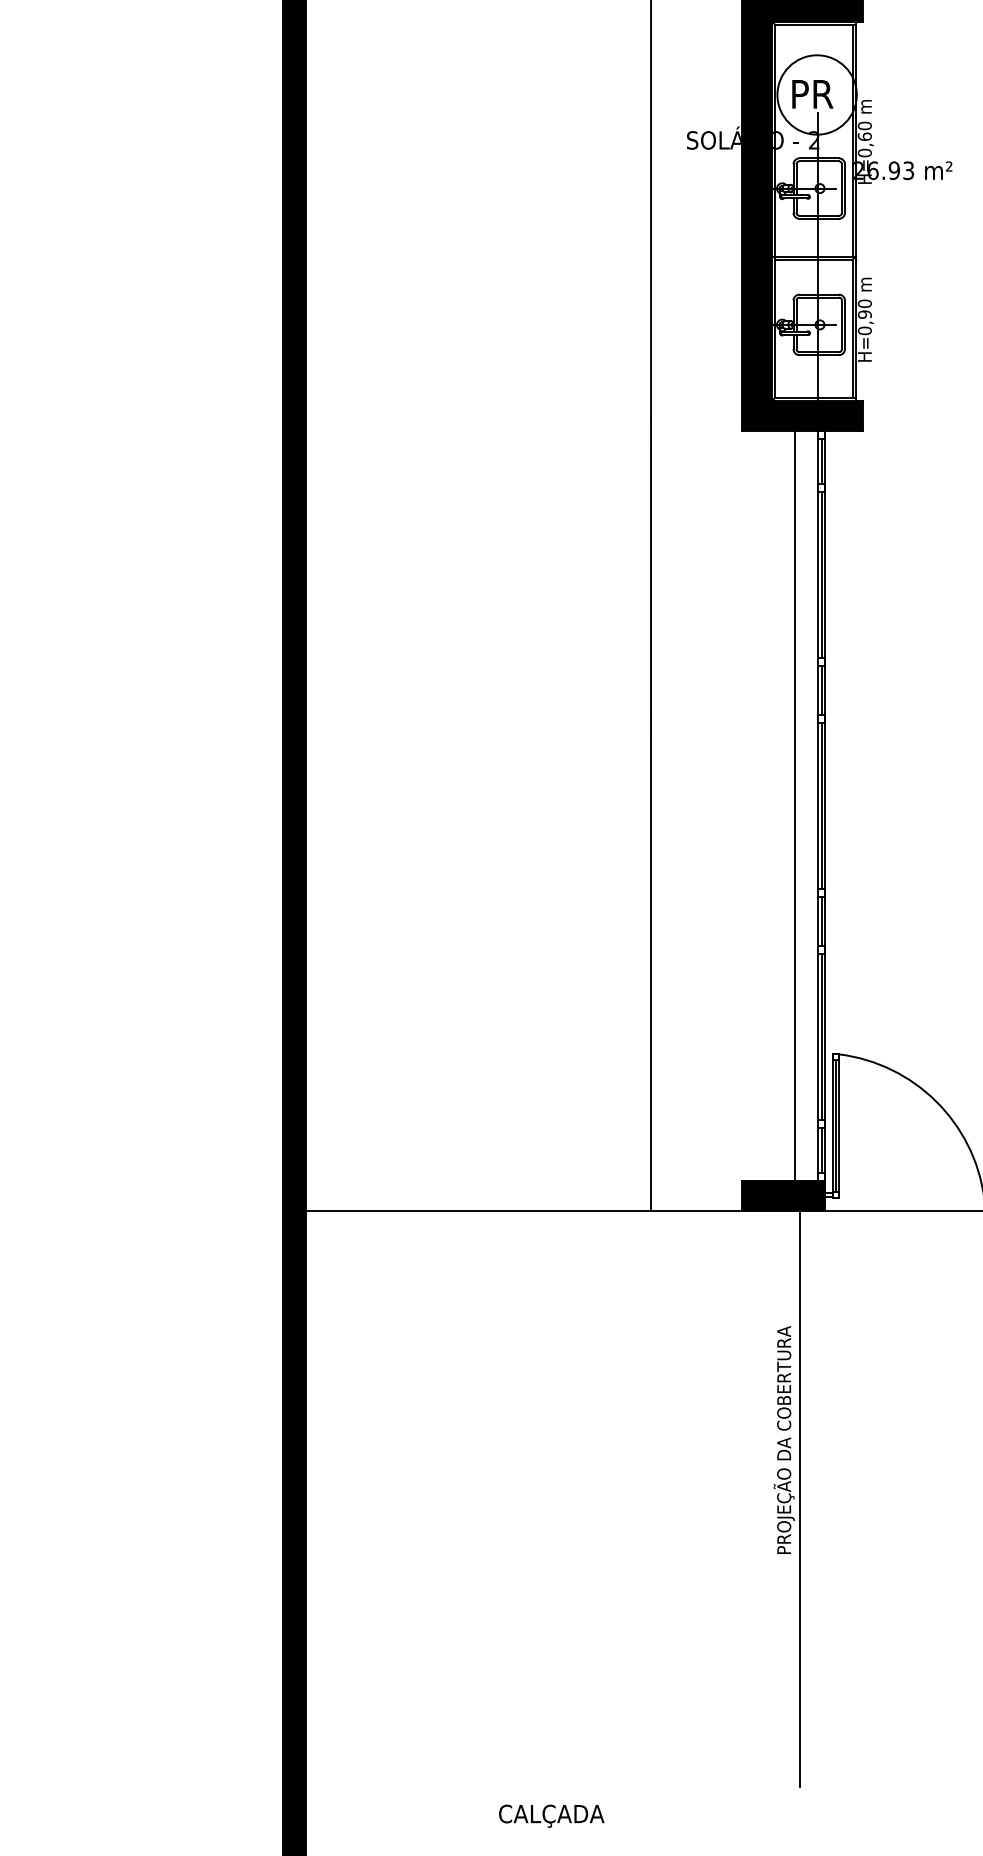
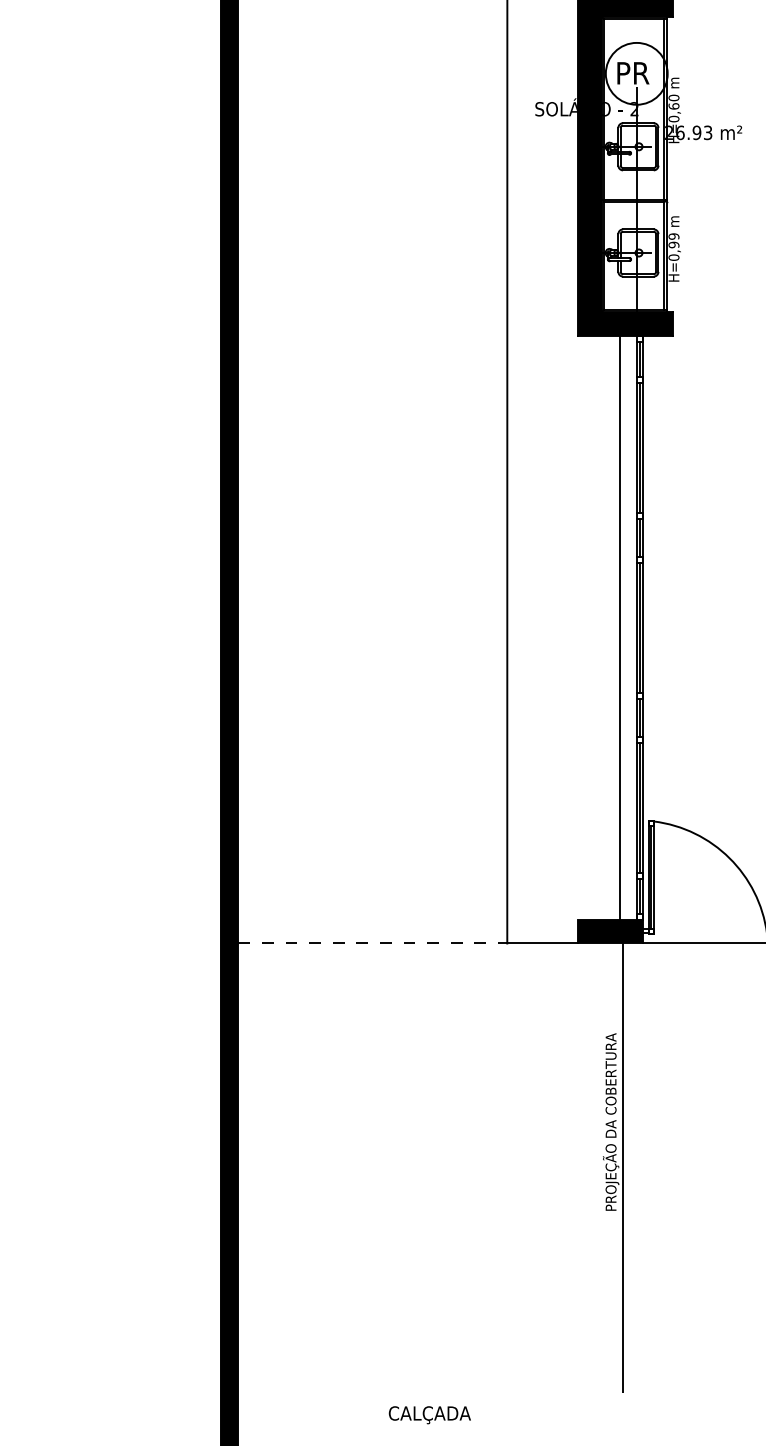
text: (864, 303) -> (673, 236), H=0,90 -> H=0,99
line: (478, 1210) -> (372, 943), solid -> dashed

